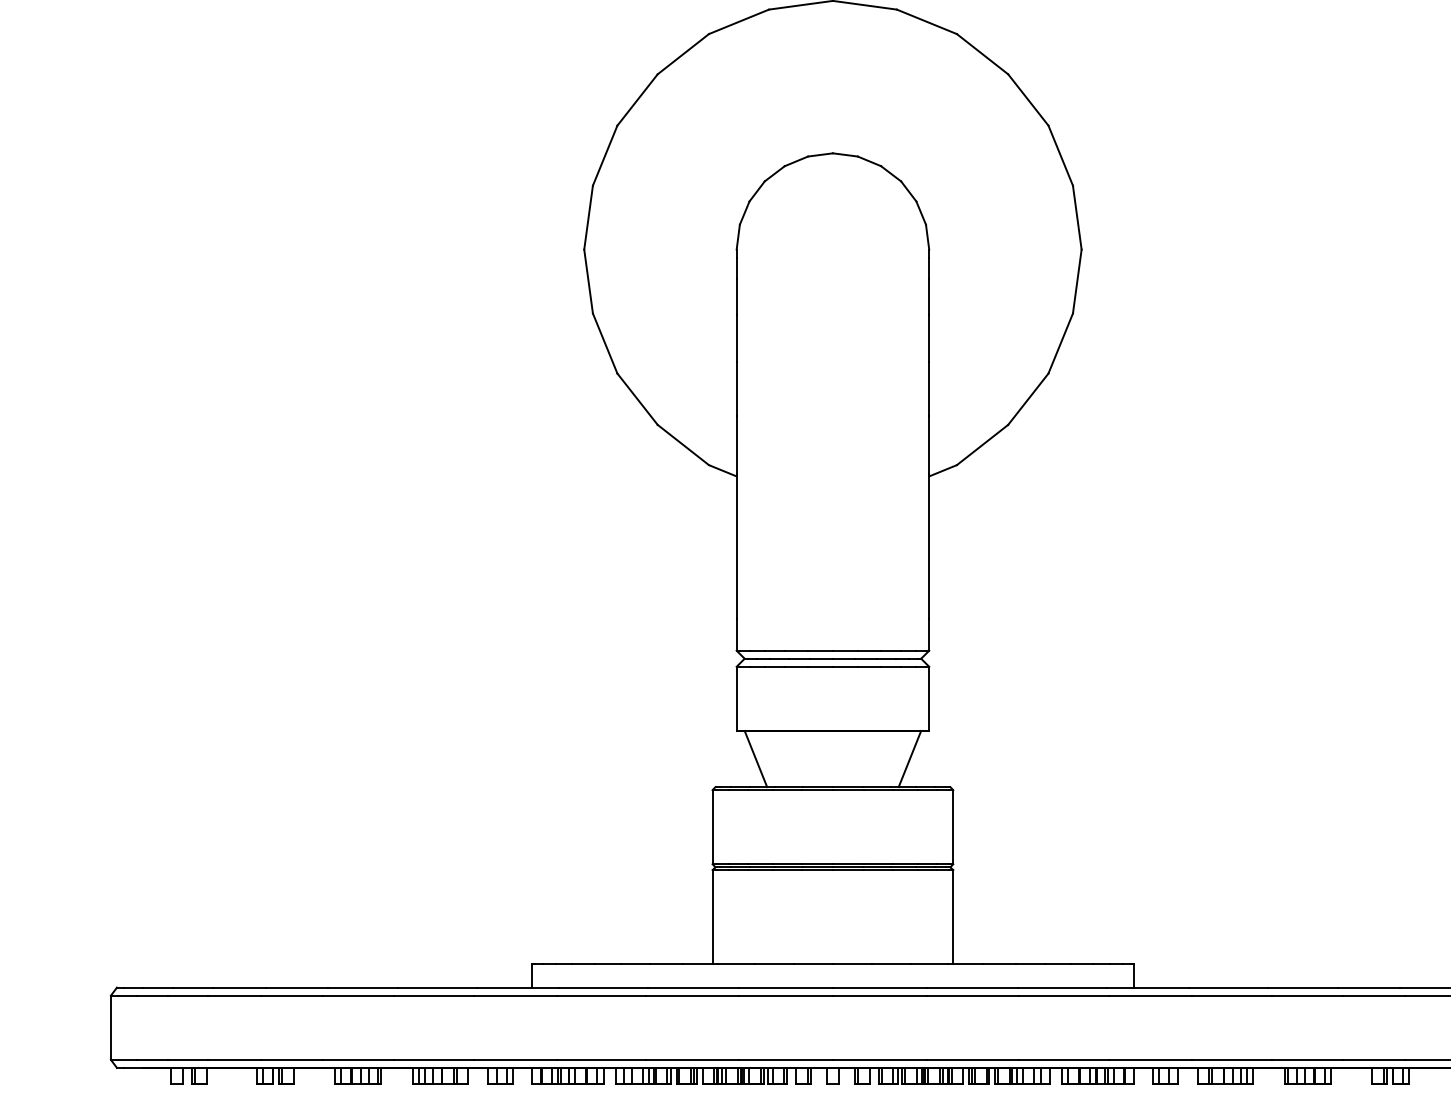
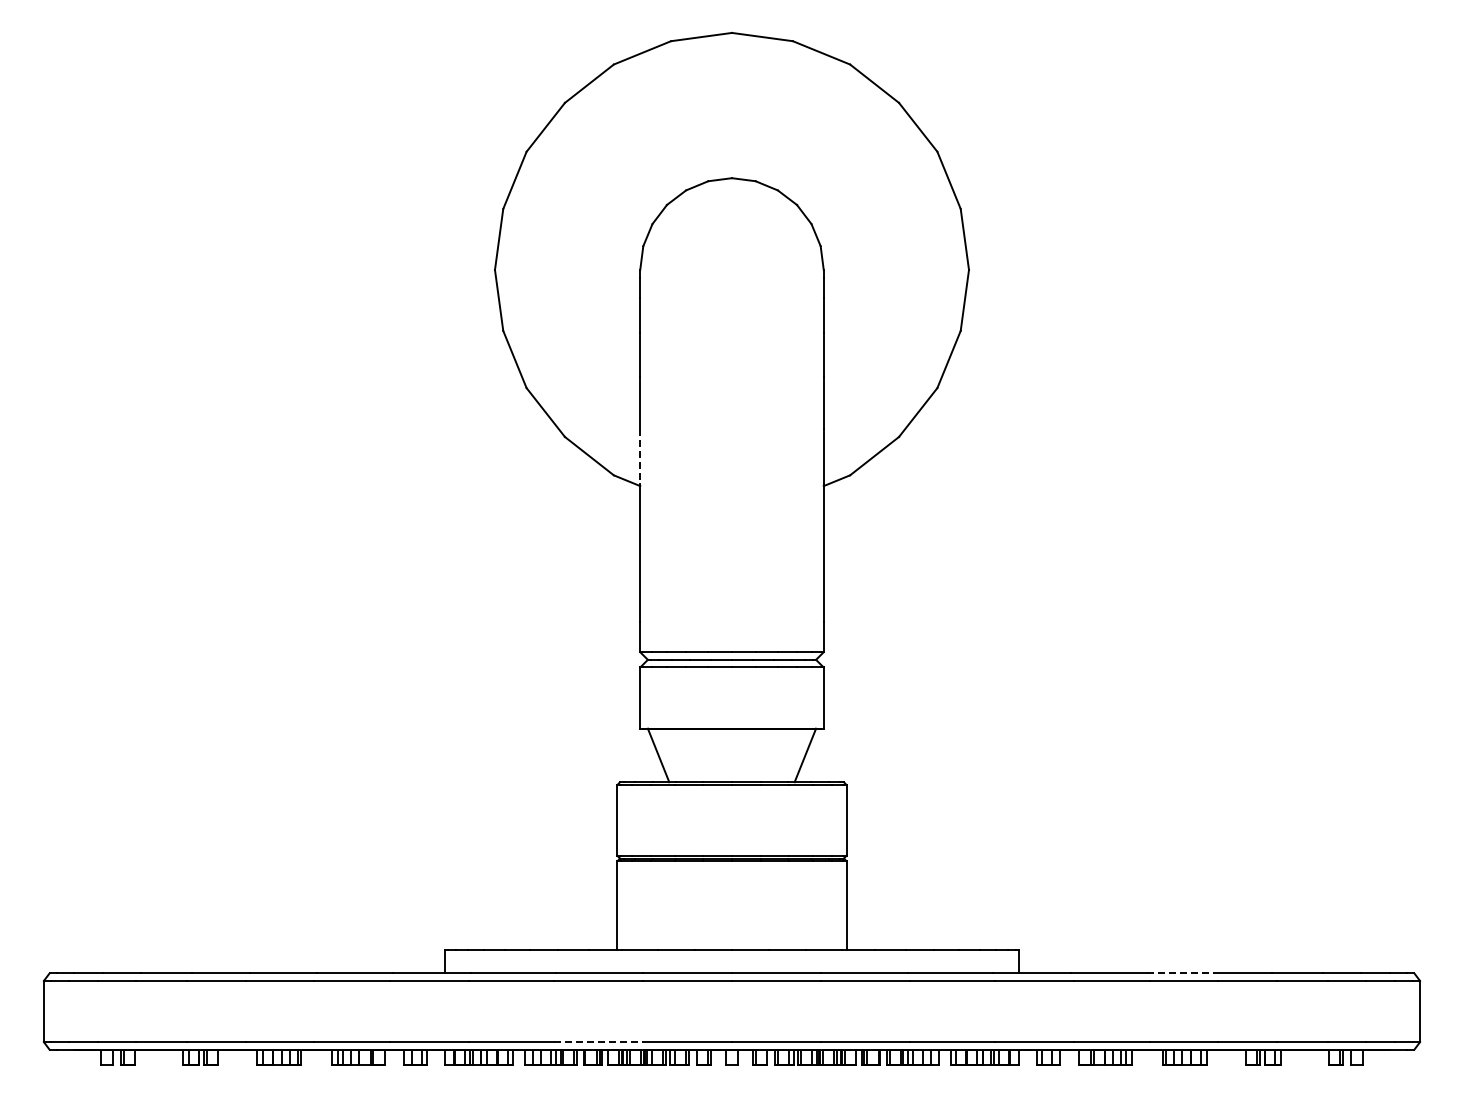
line: (736, 445) -> (640, 456), solid -> dashed
line: (1303, 987) -> (1180, 973), solid -> dashed
line: (692, 1060) -> (598, 1042), solid -> dashed

